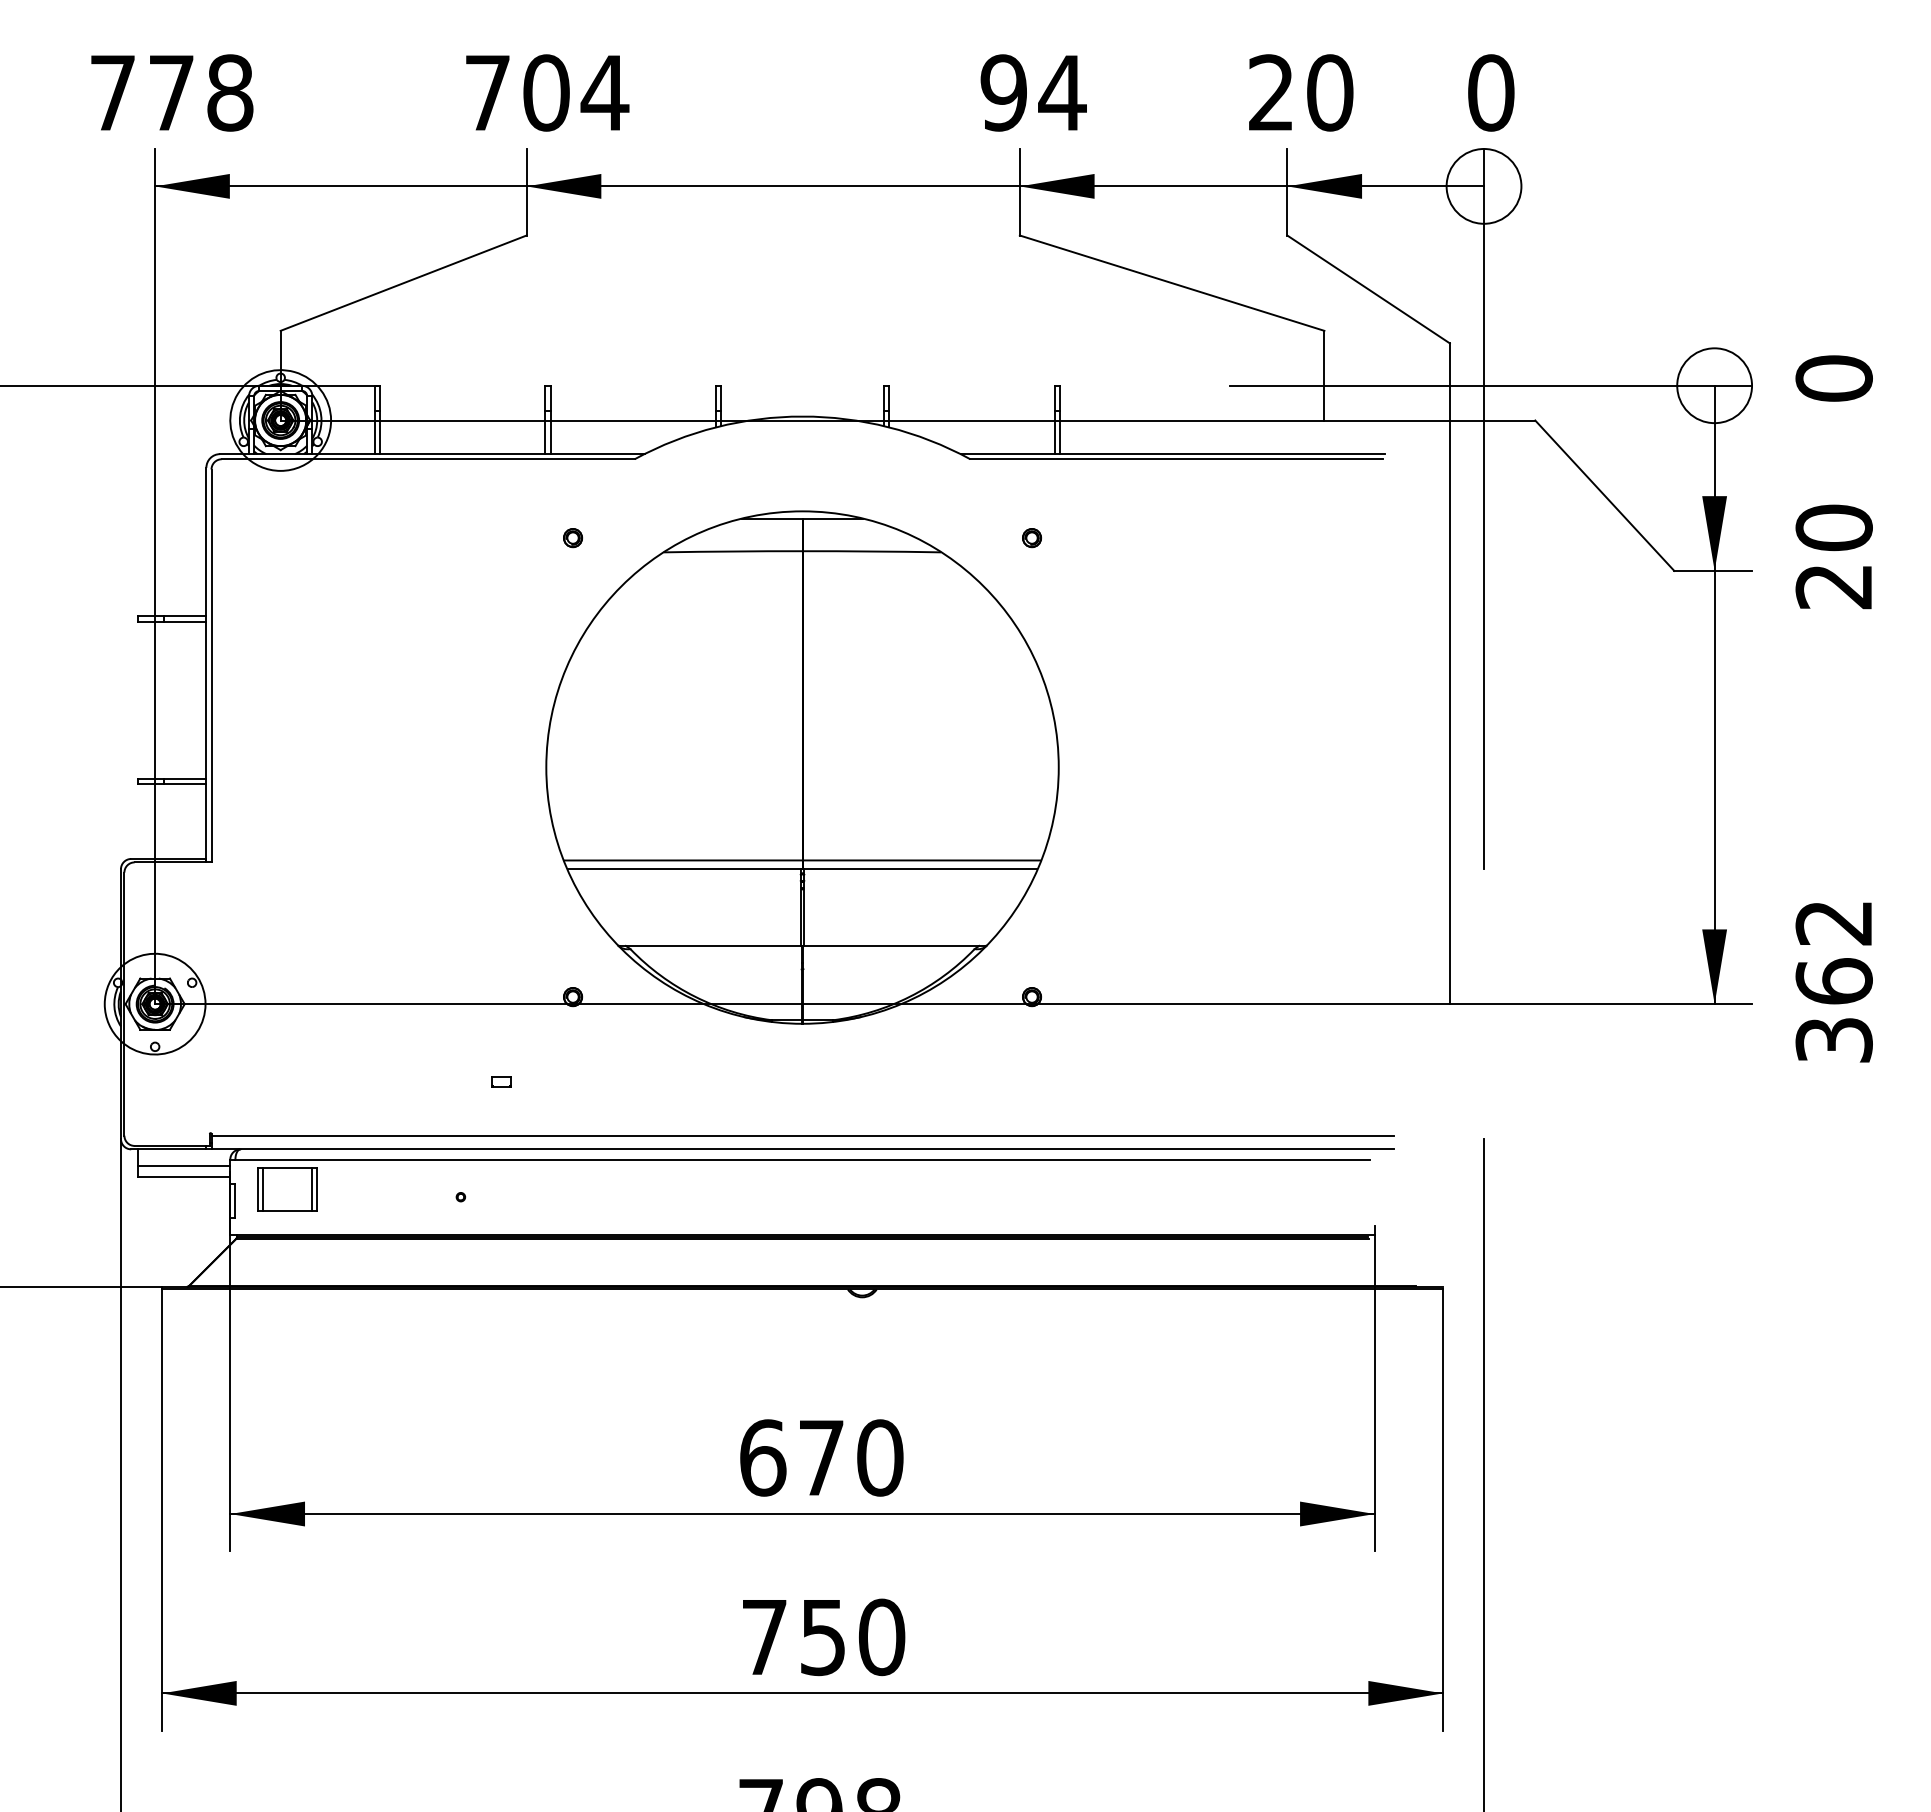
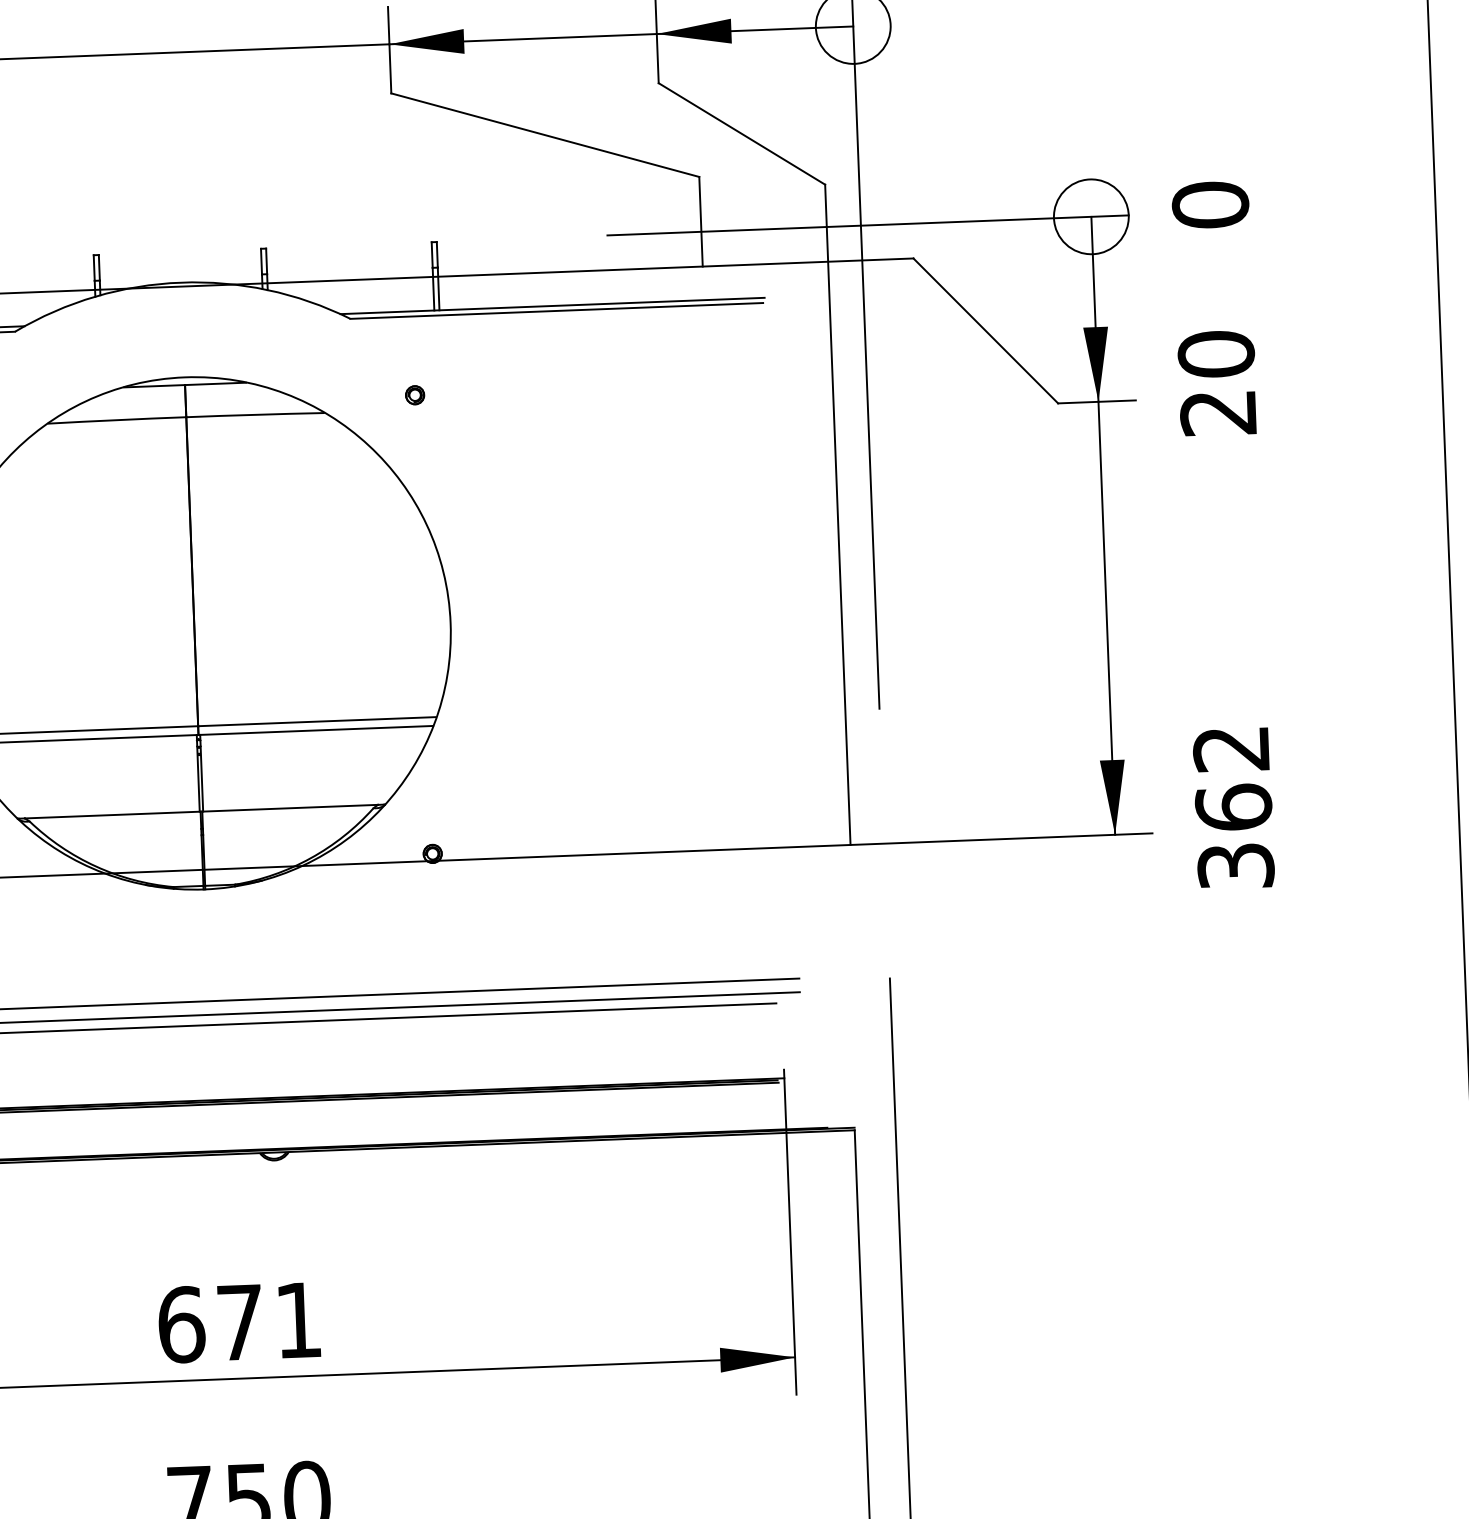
text: (880, 1457) -> (298, 1319), 670 -> 671

